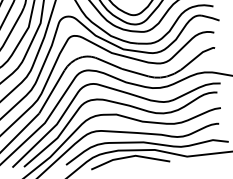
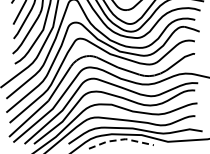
line: (129, 156) -> (120, 139), solid -> dashed

